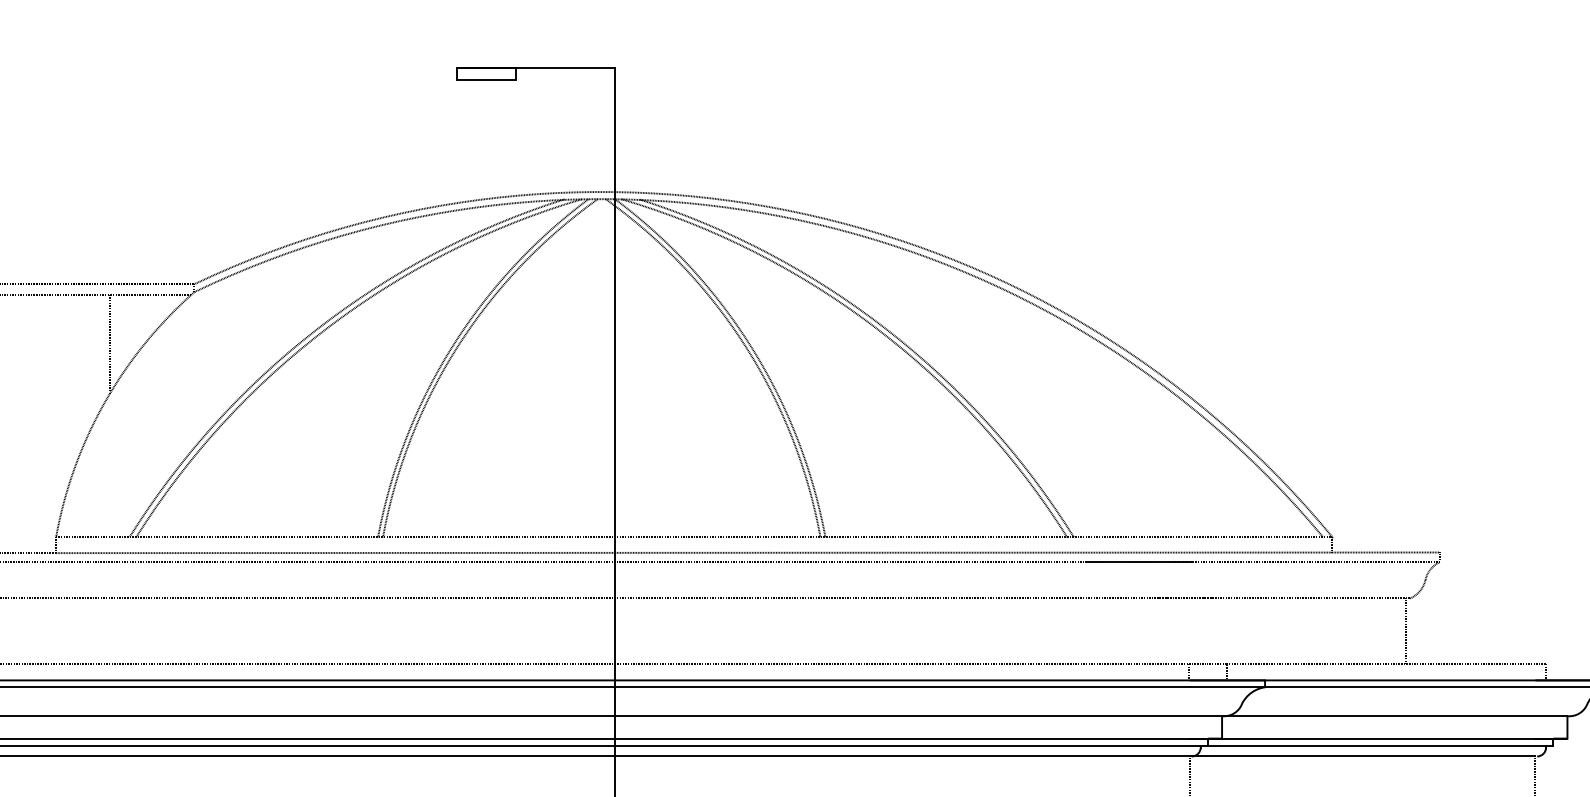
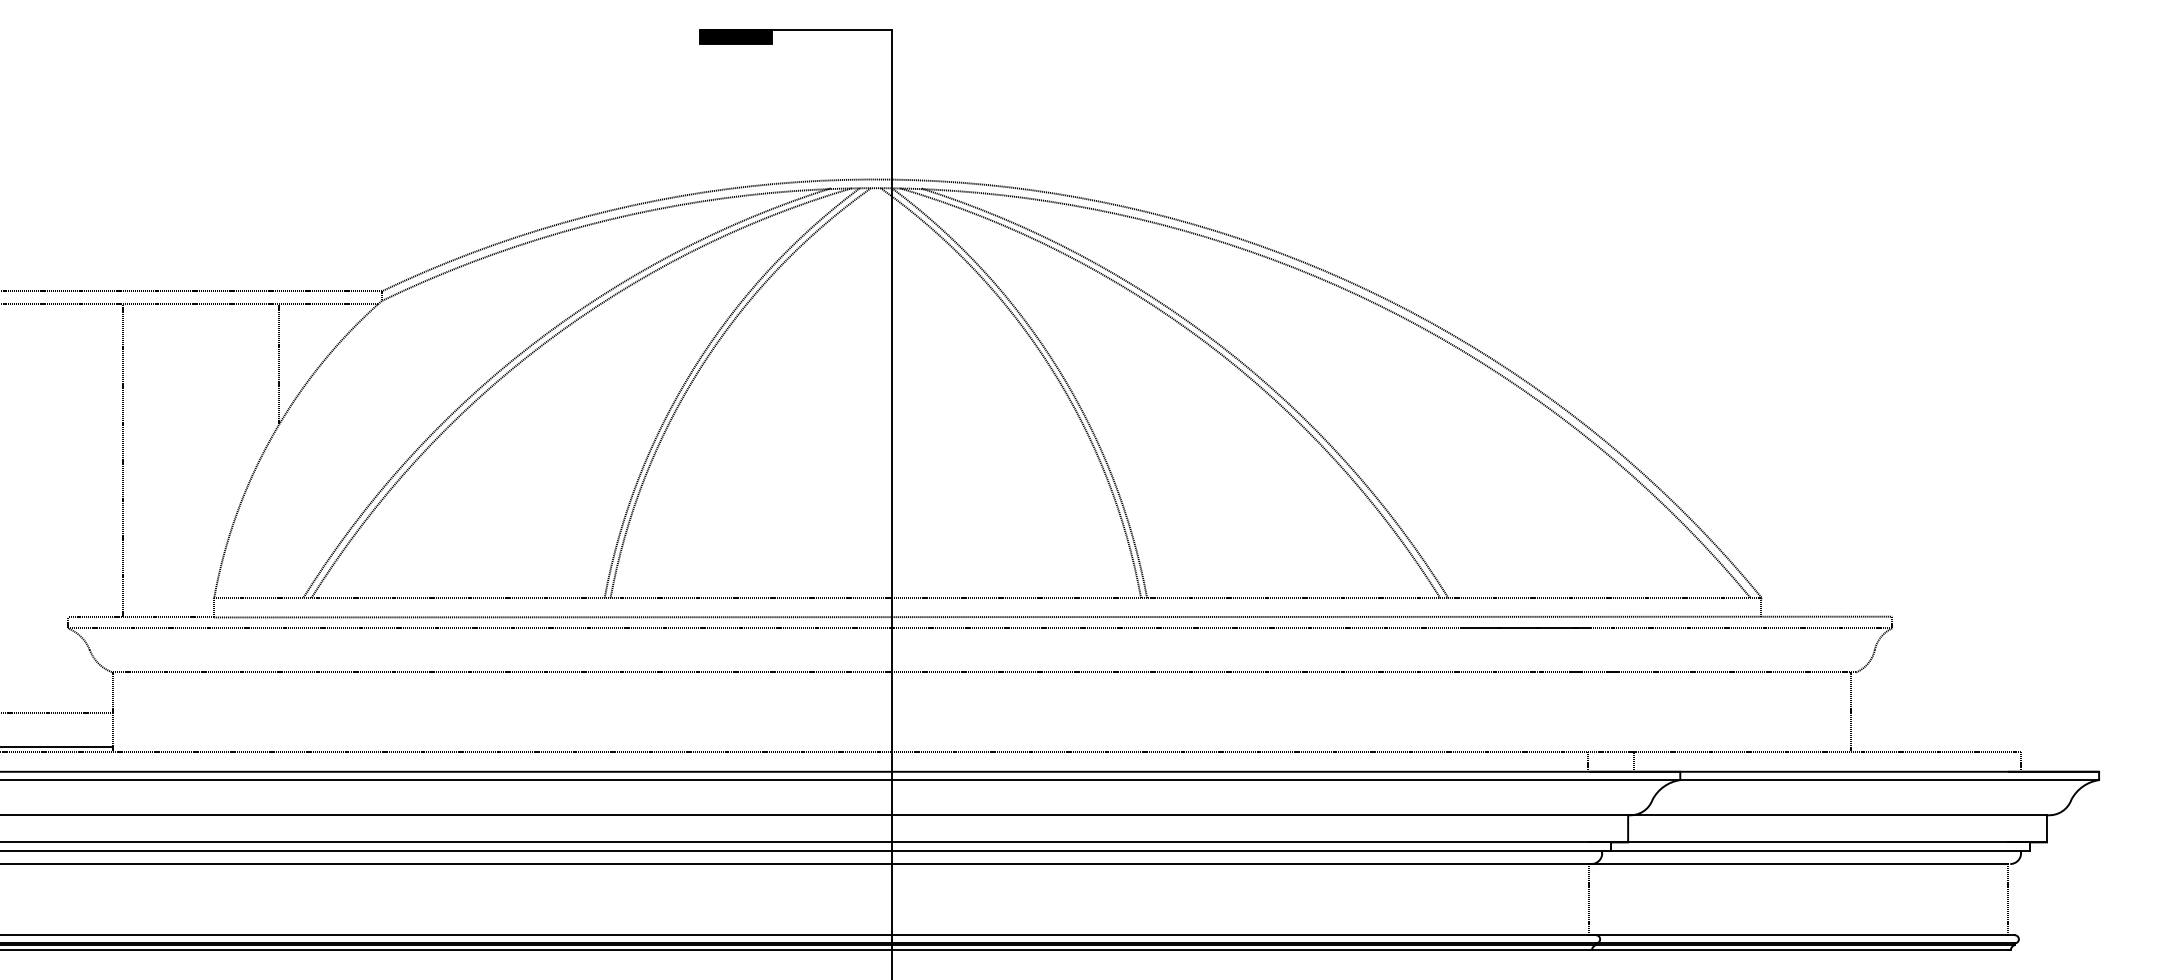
fill: (486, 74) -> (735, 36), added

